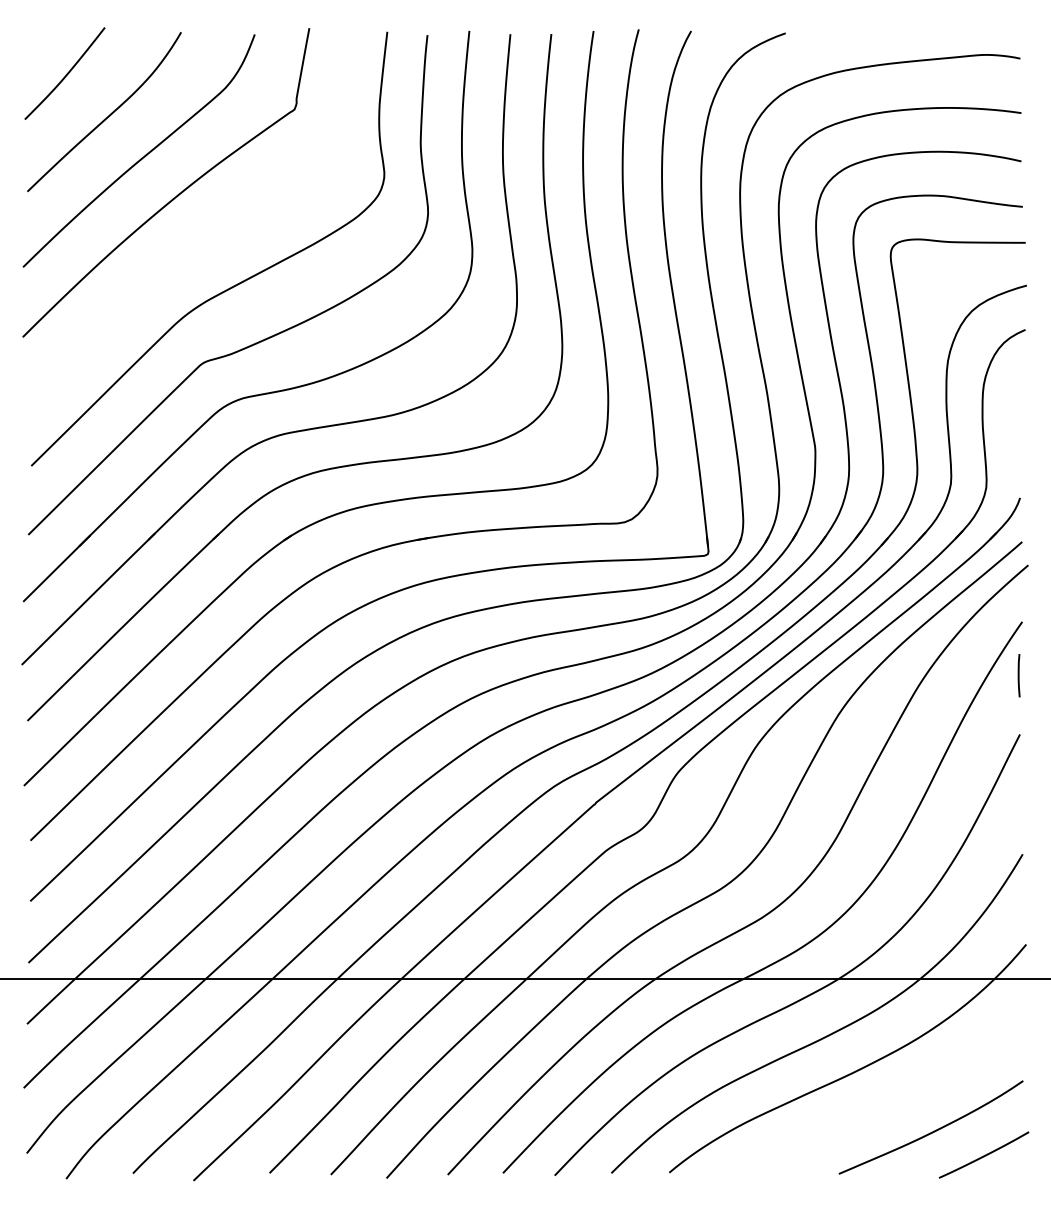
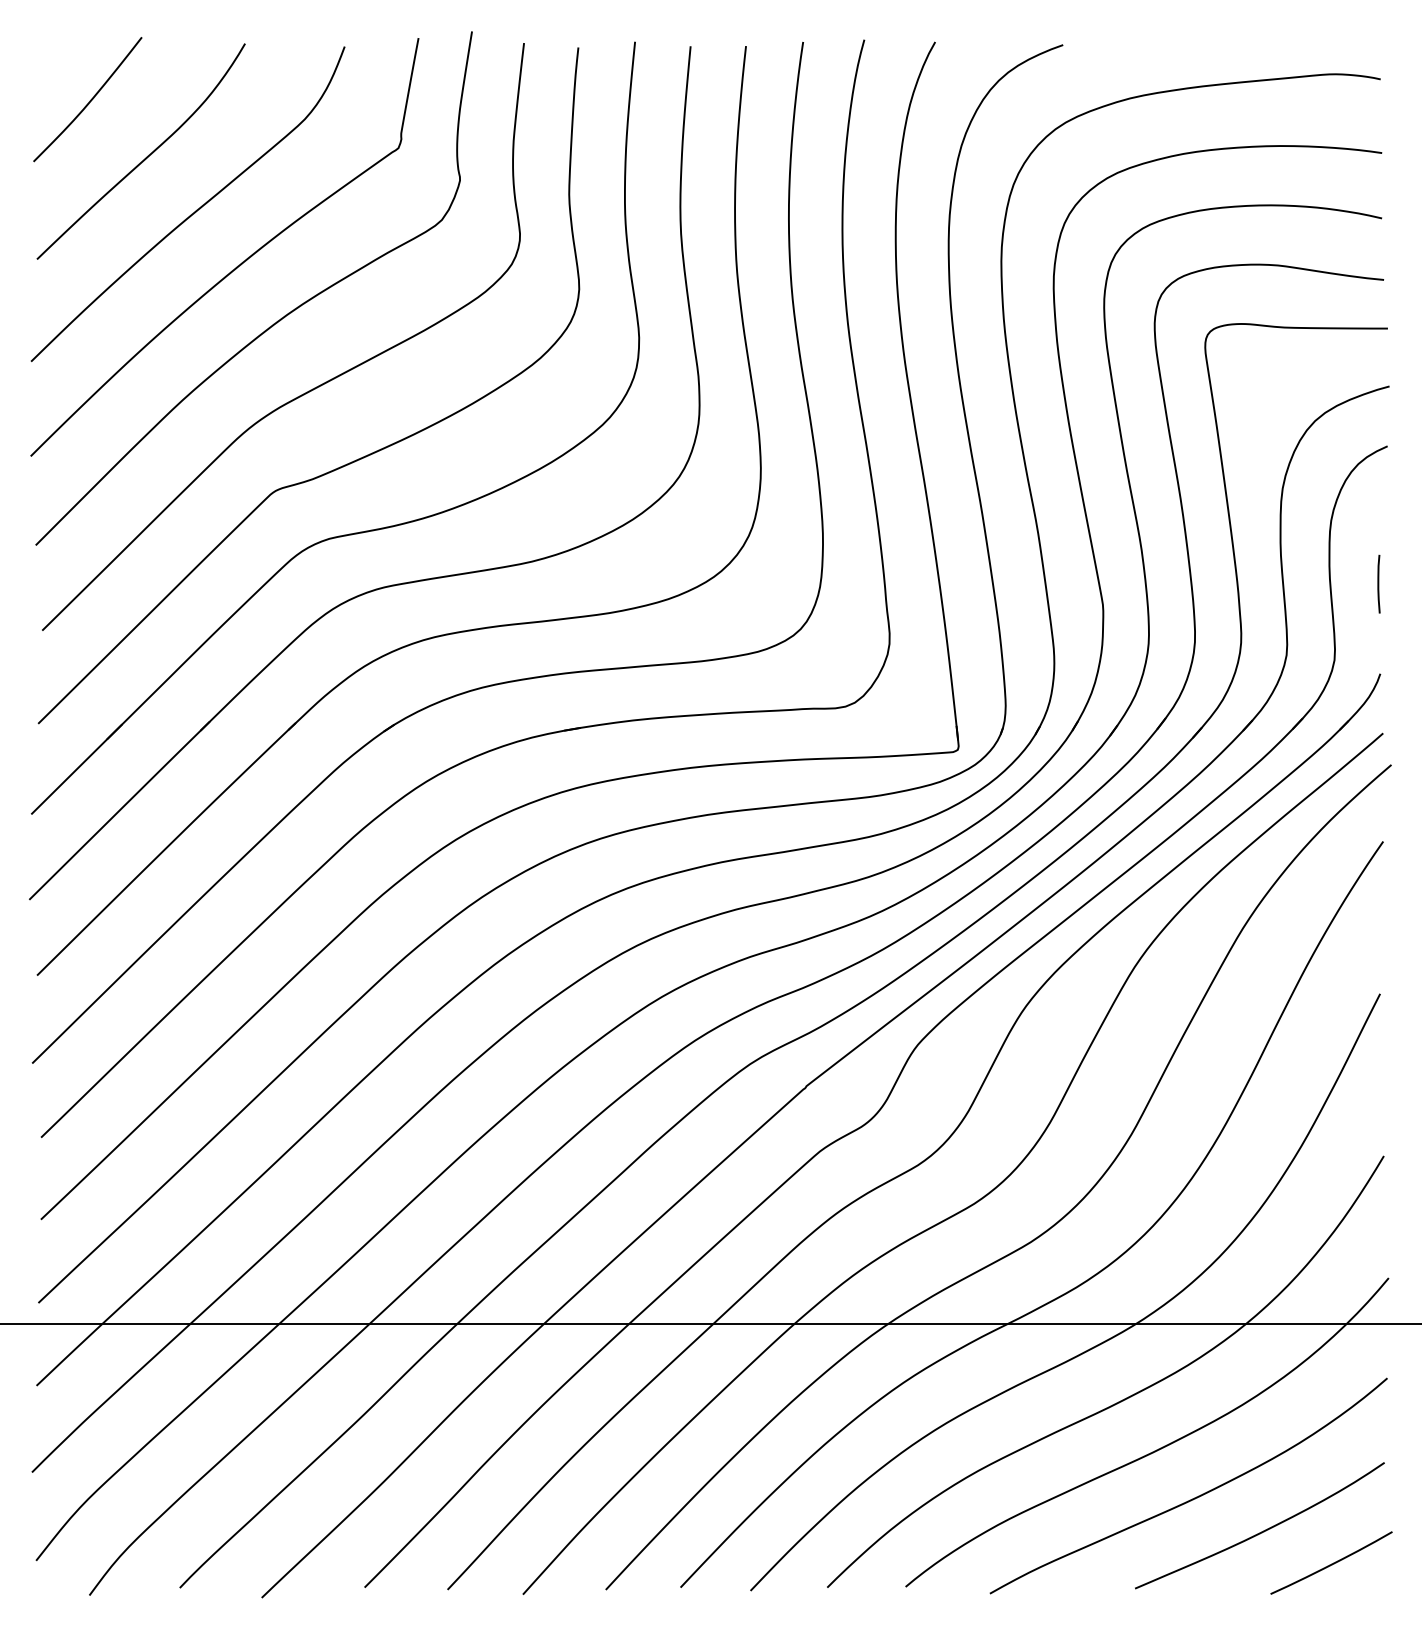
curve: (206, 235) -> (279, 318), added
line: (1018, 675) -> (1378, 583), moved
curve: (882, 1106) -> (1194, 1497), added

